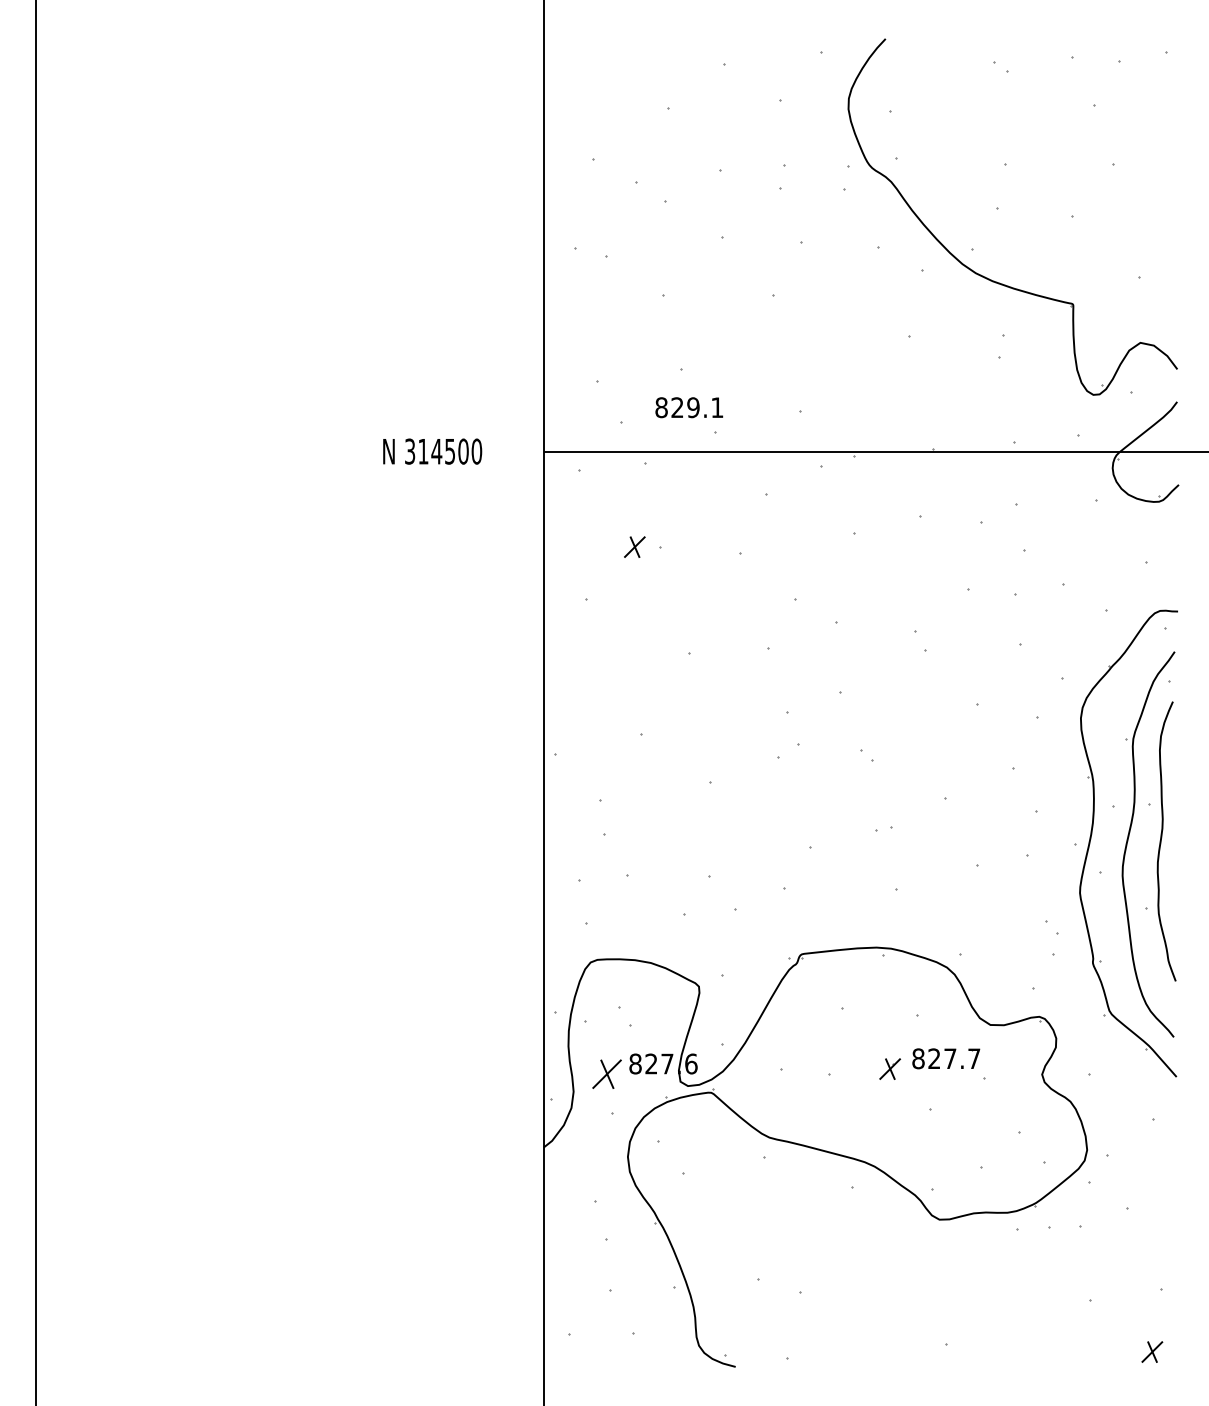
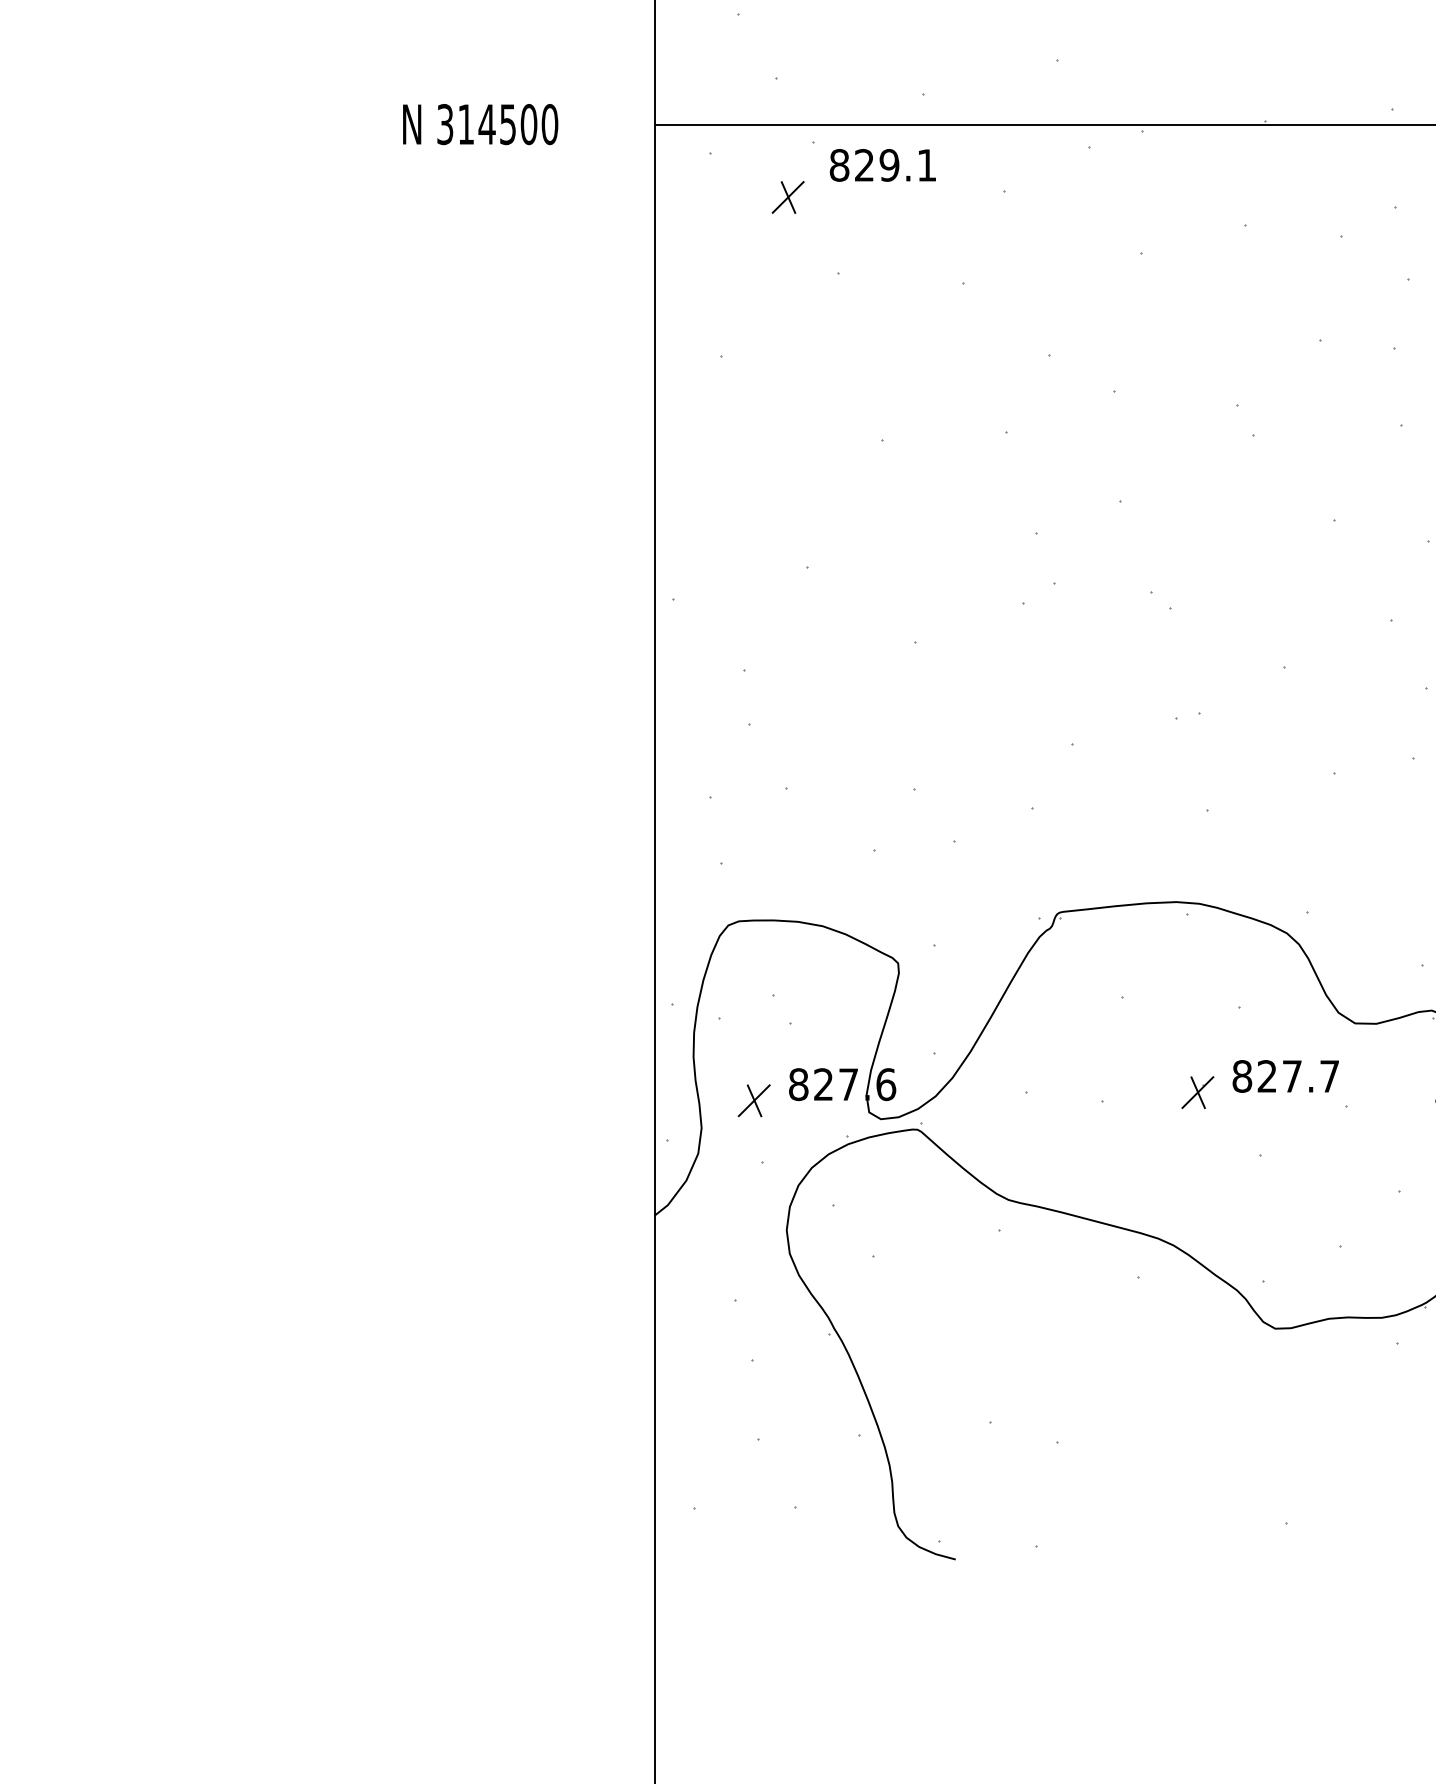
text: (689, 407) -> (883, 165), moved
part: (634, 546) -> (787, 196), moved
part: (607, 1074) -> (754, 1101), size x0.71

